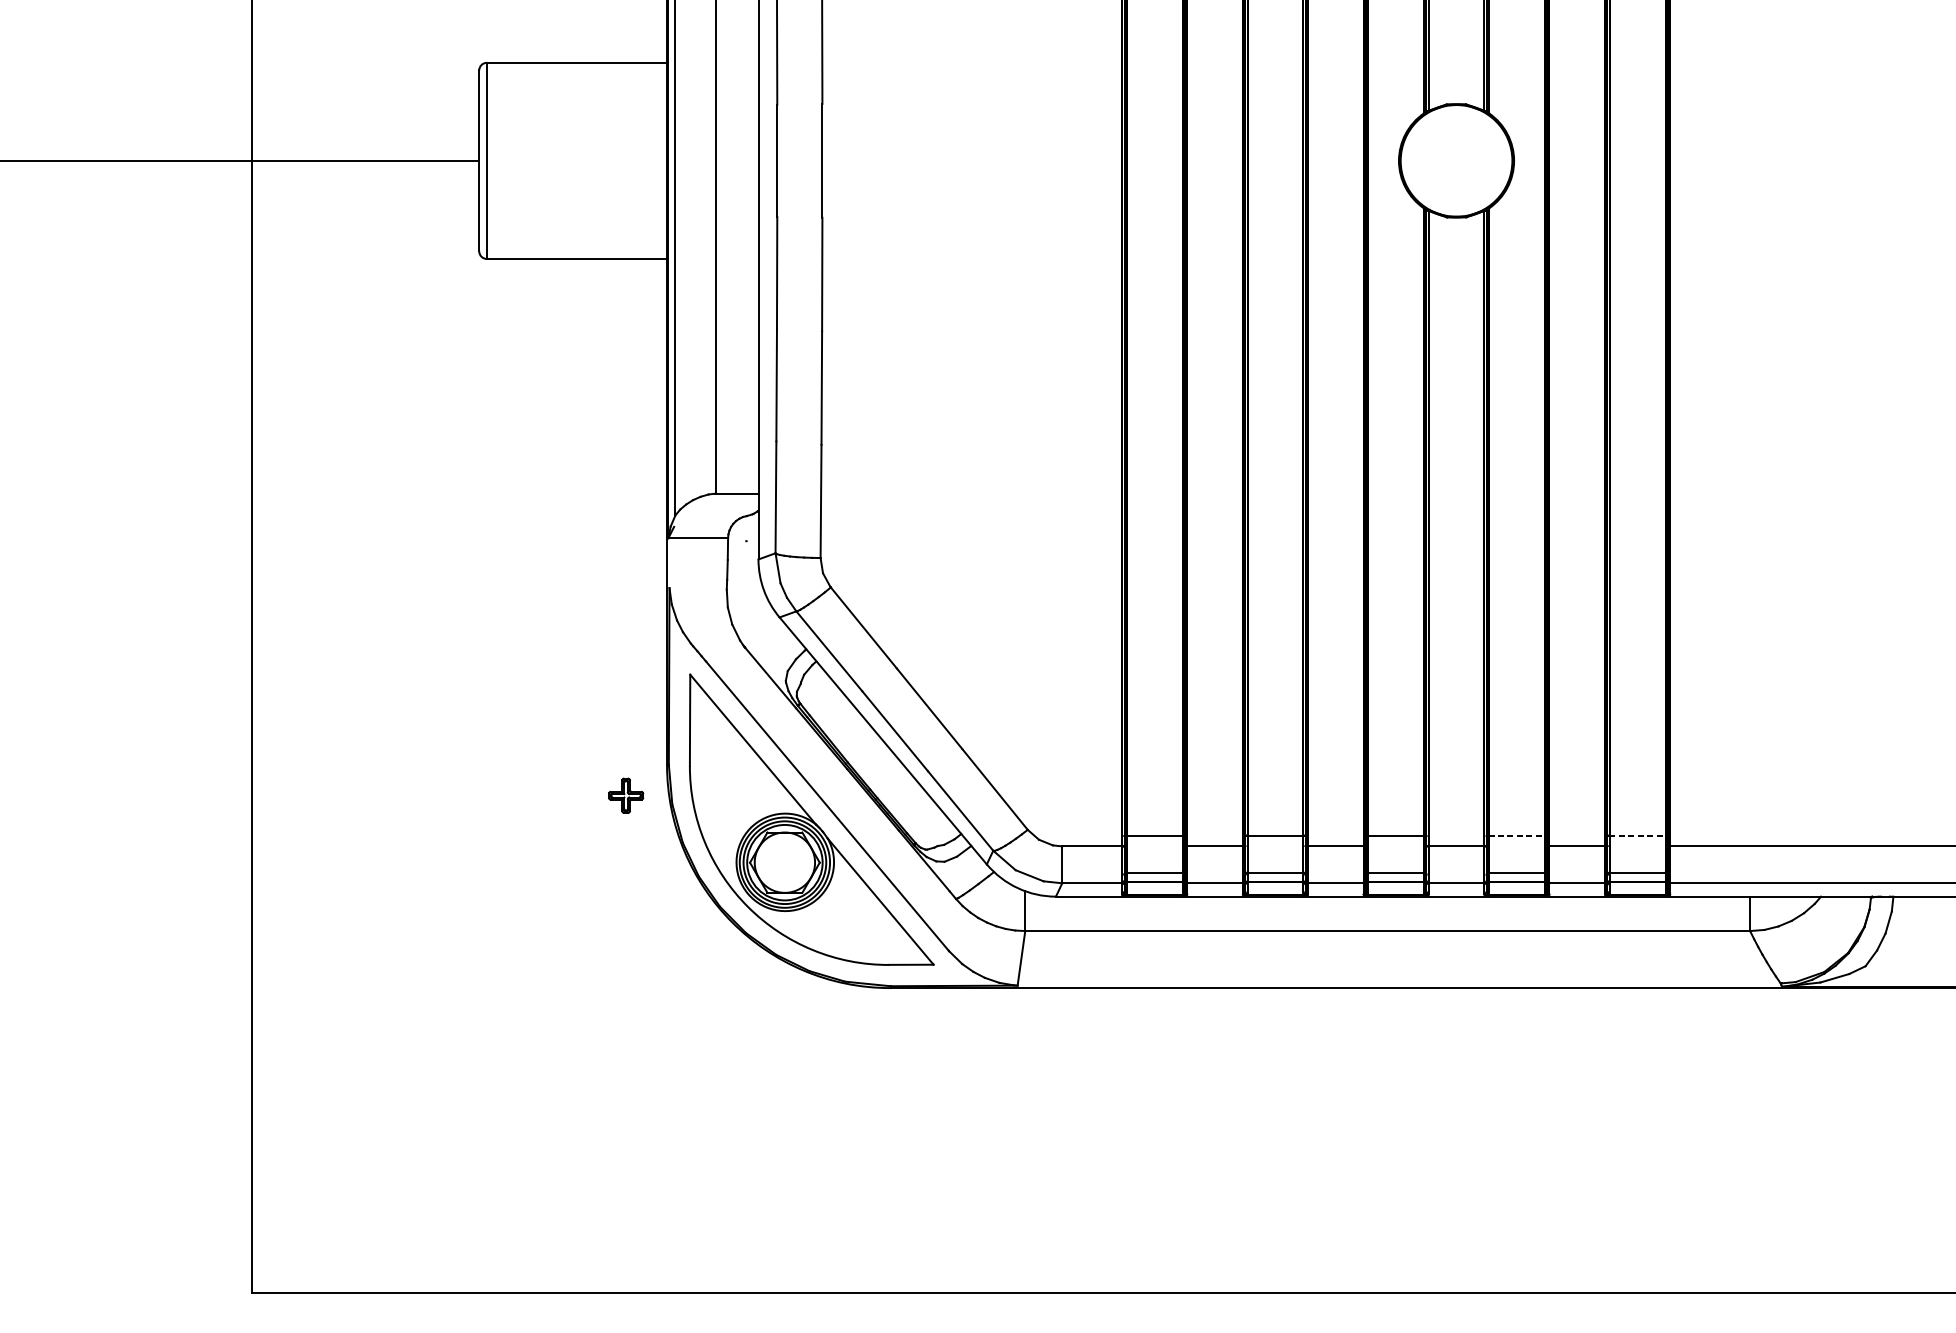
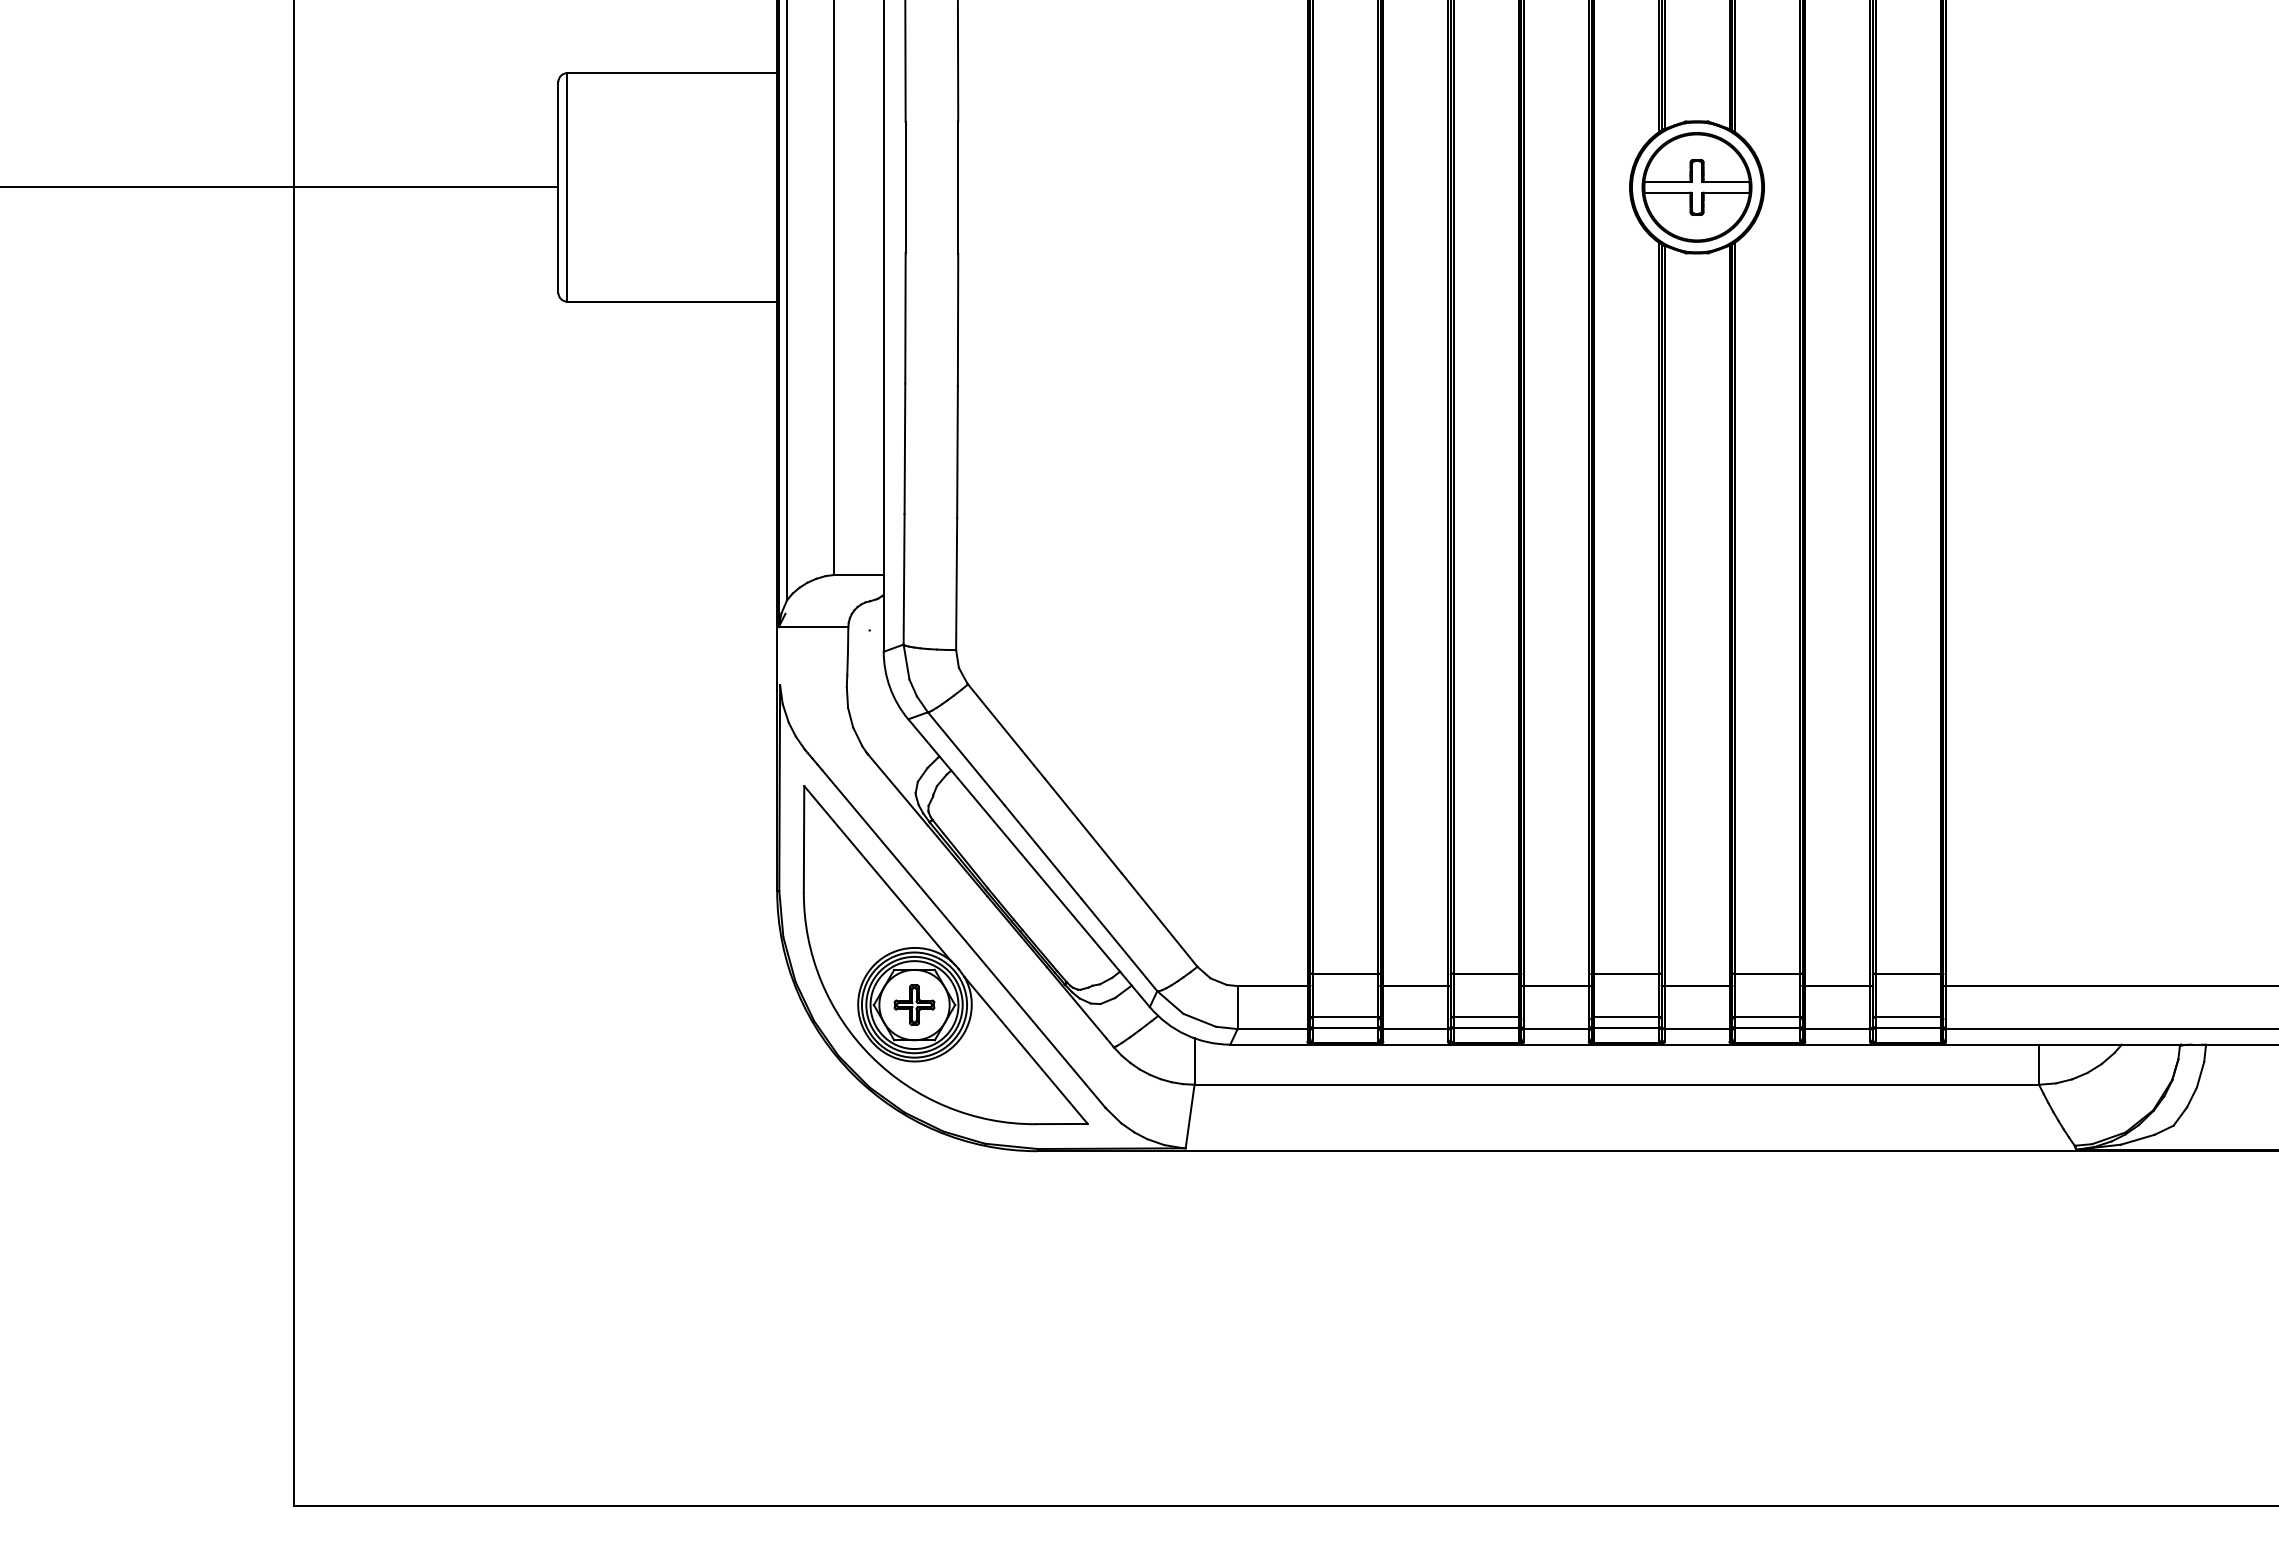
part: (1456, 160) -> (1696, 187), added
part: (626, 795) -> (914, 1004), moved
line: (1517, 835) -> (1767, 973), dashed -> solid
line: (1638, 835) -> (1908, 973), dashed -> solid

